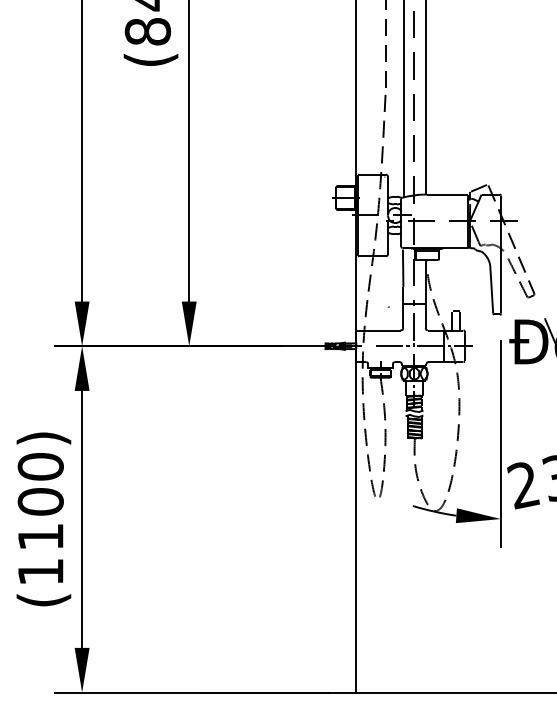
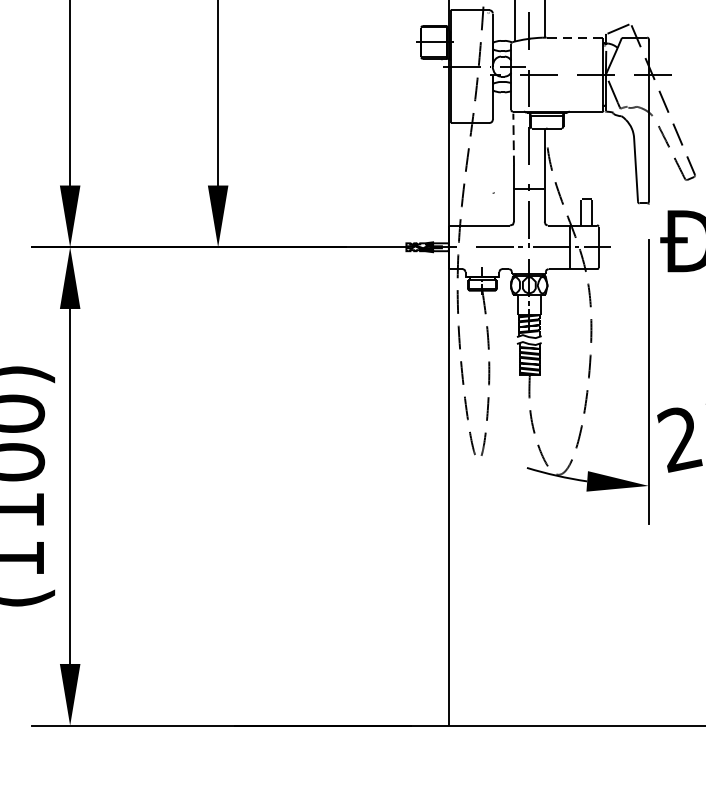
line: (446, 194) -> (573, 37), solid -> dashed
line: (403, 268) -> (514, 139), solid -> dashed

